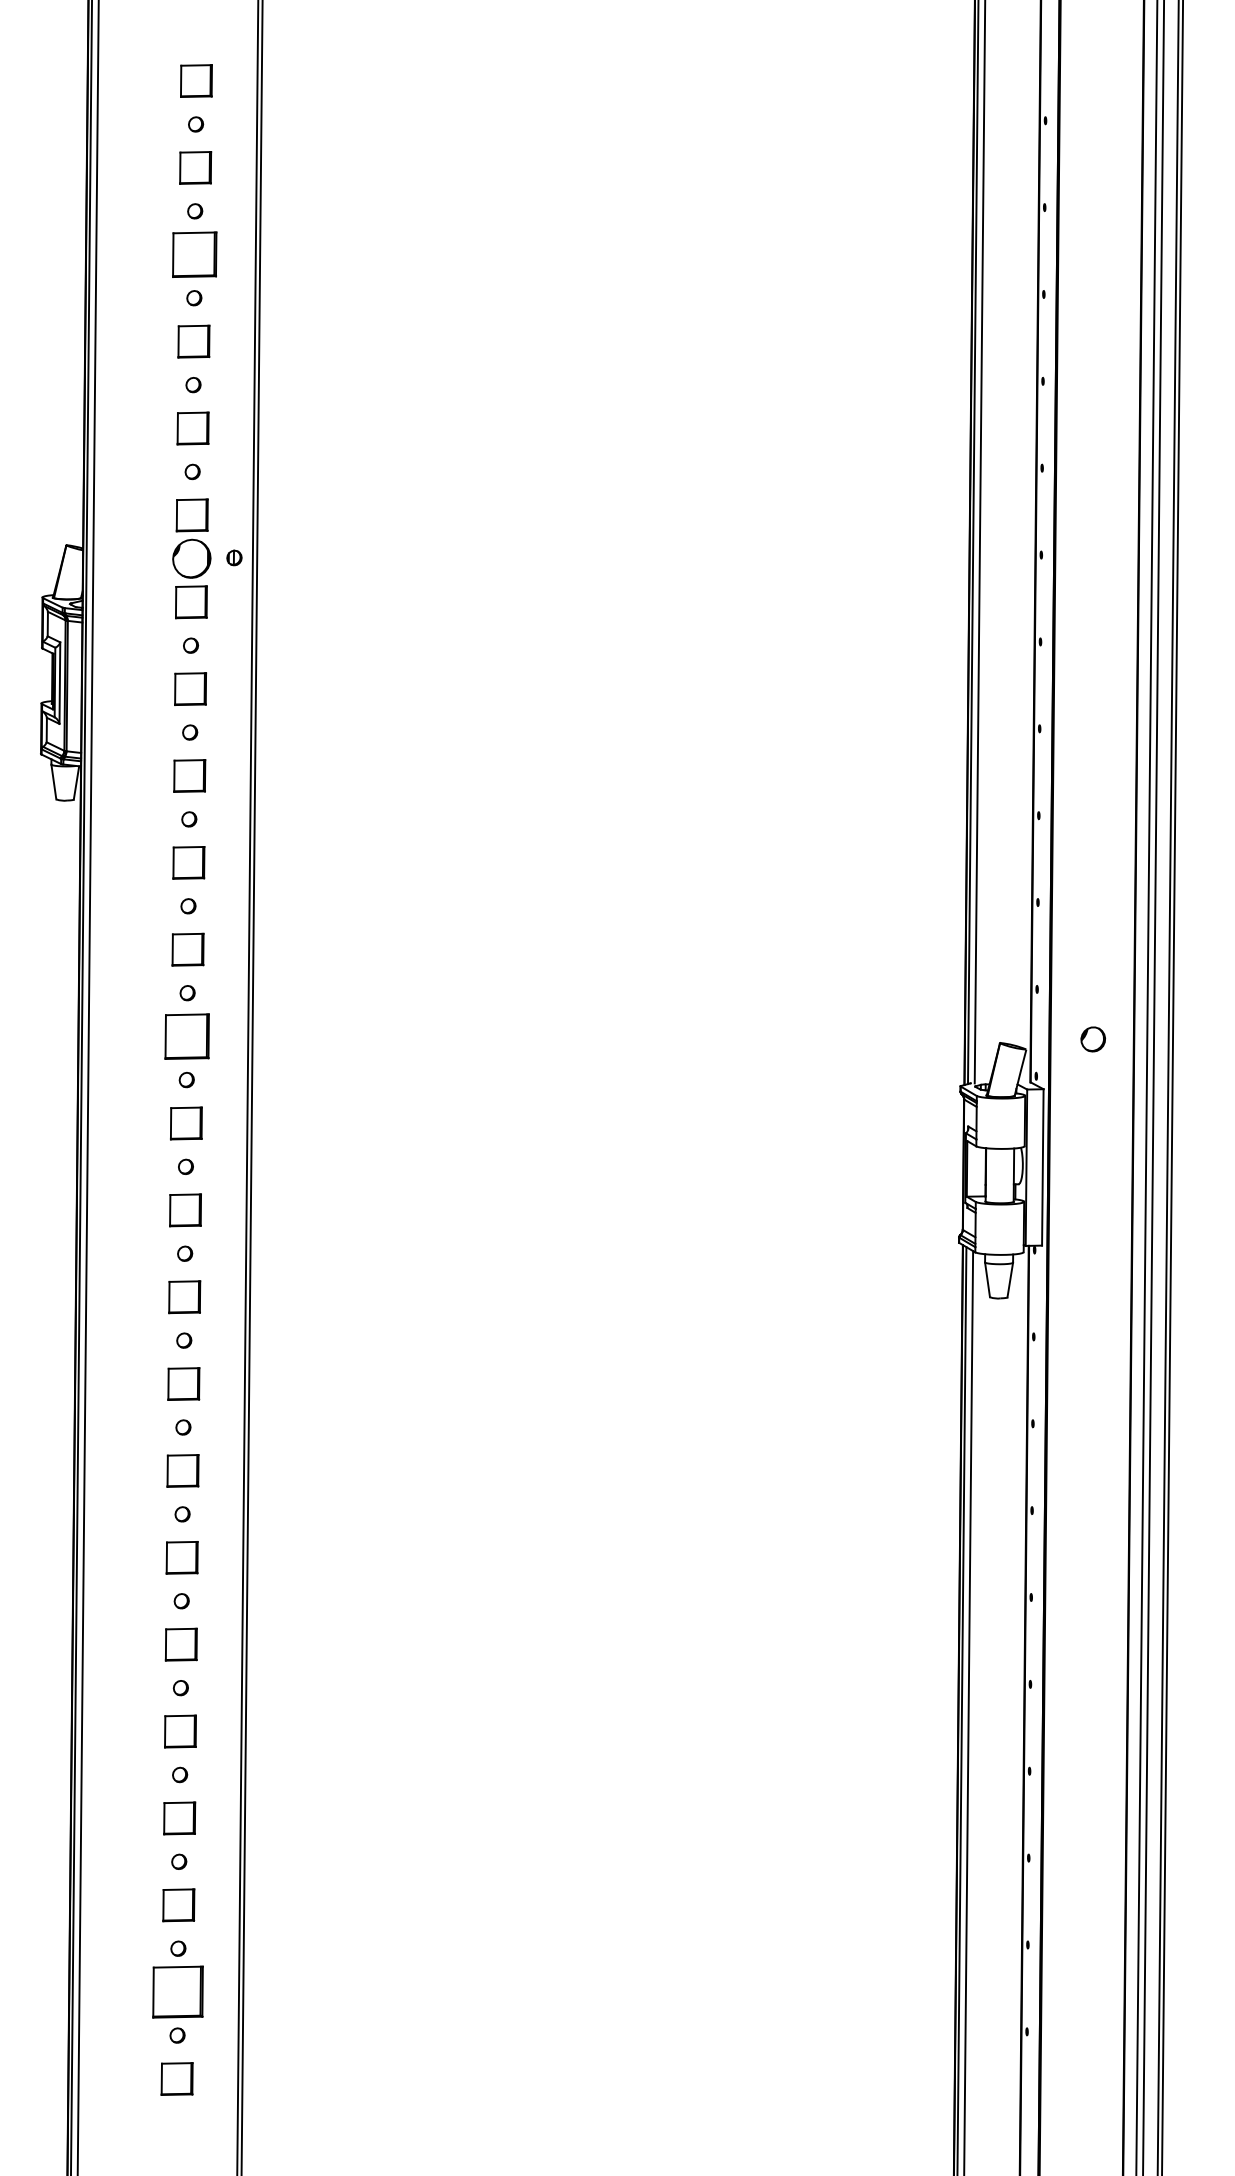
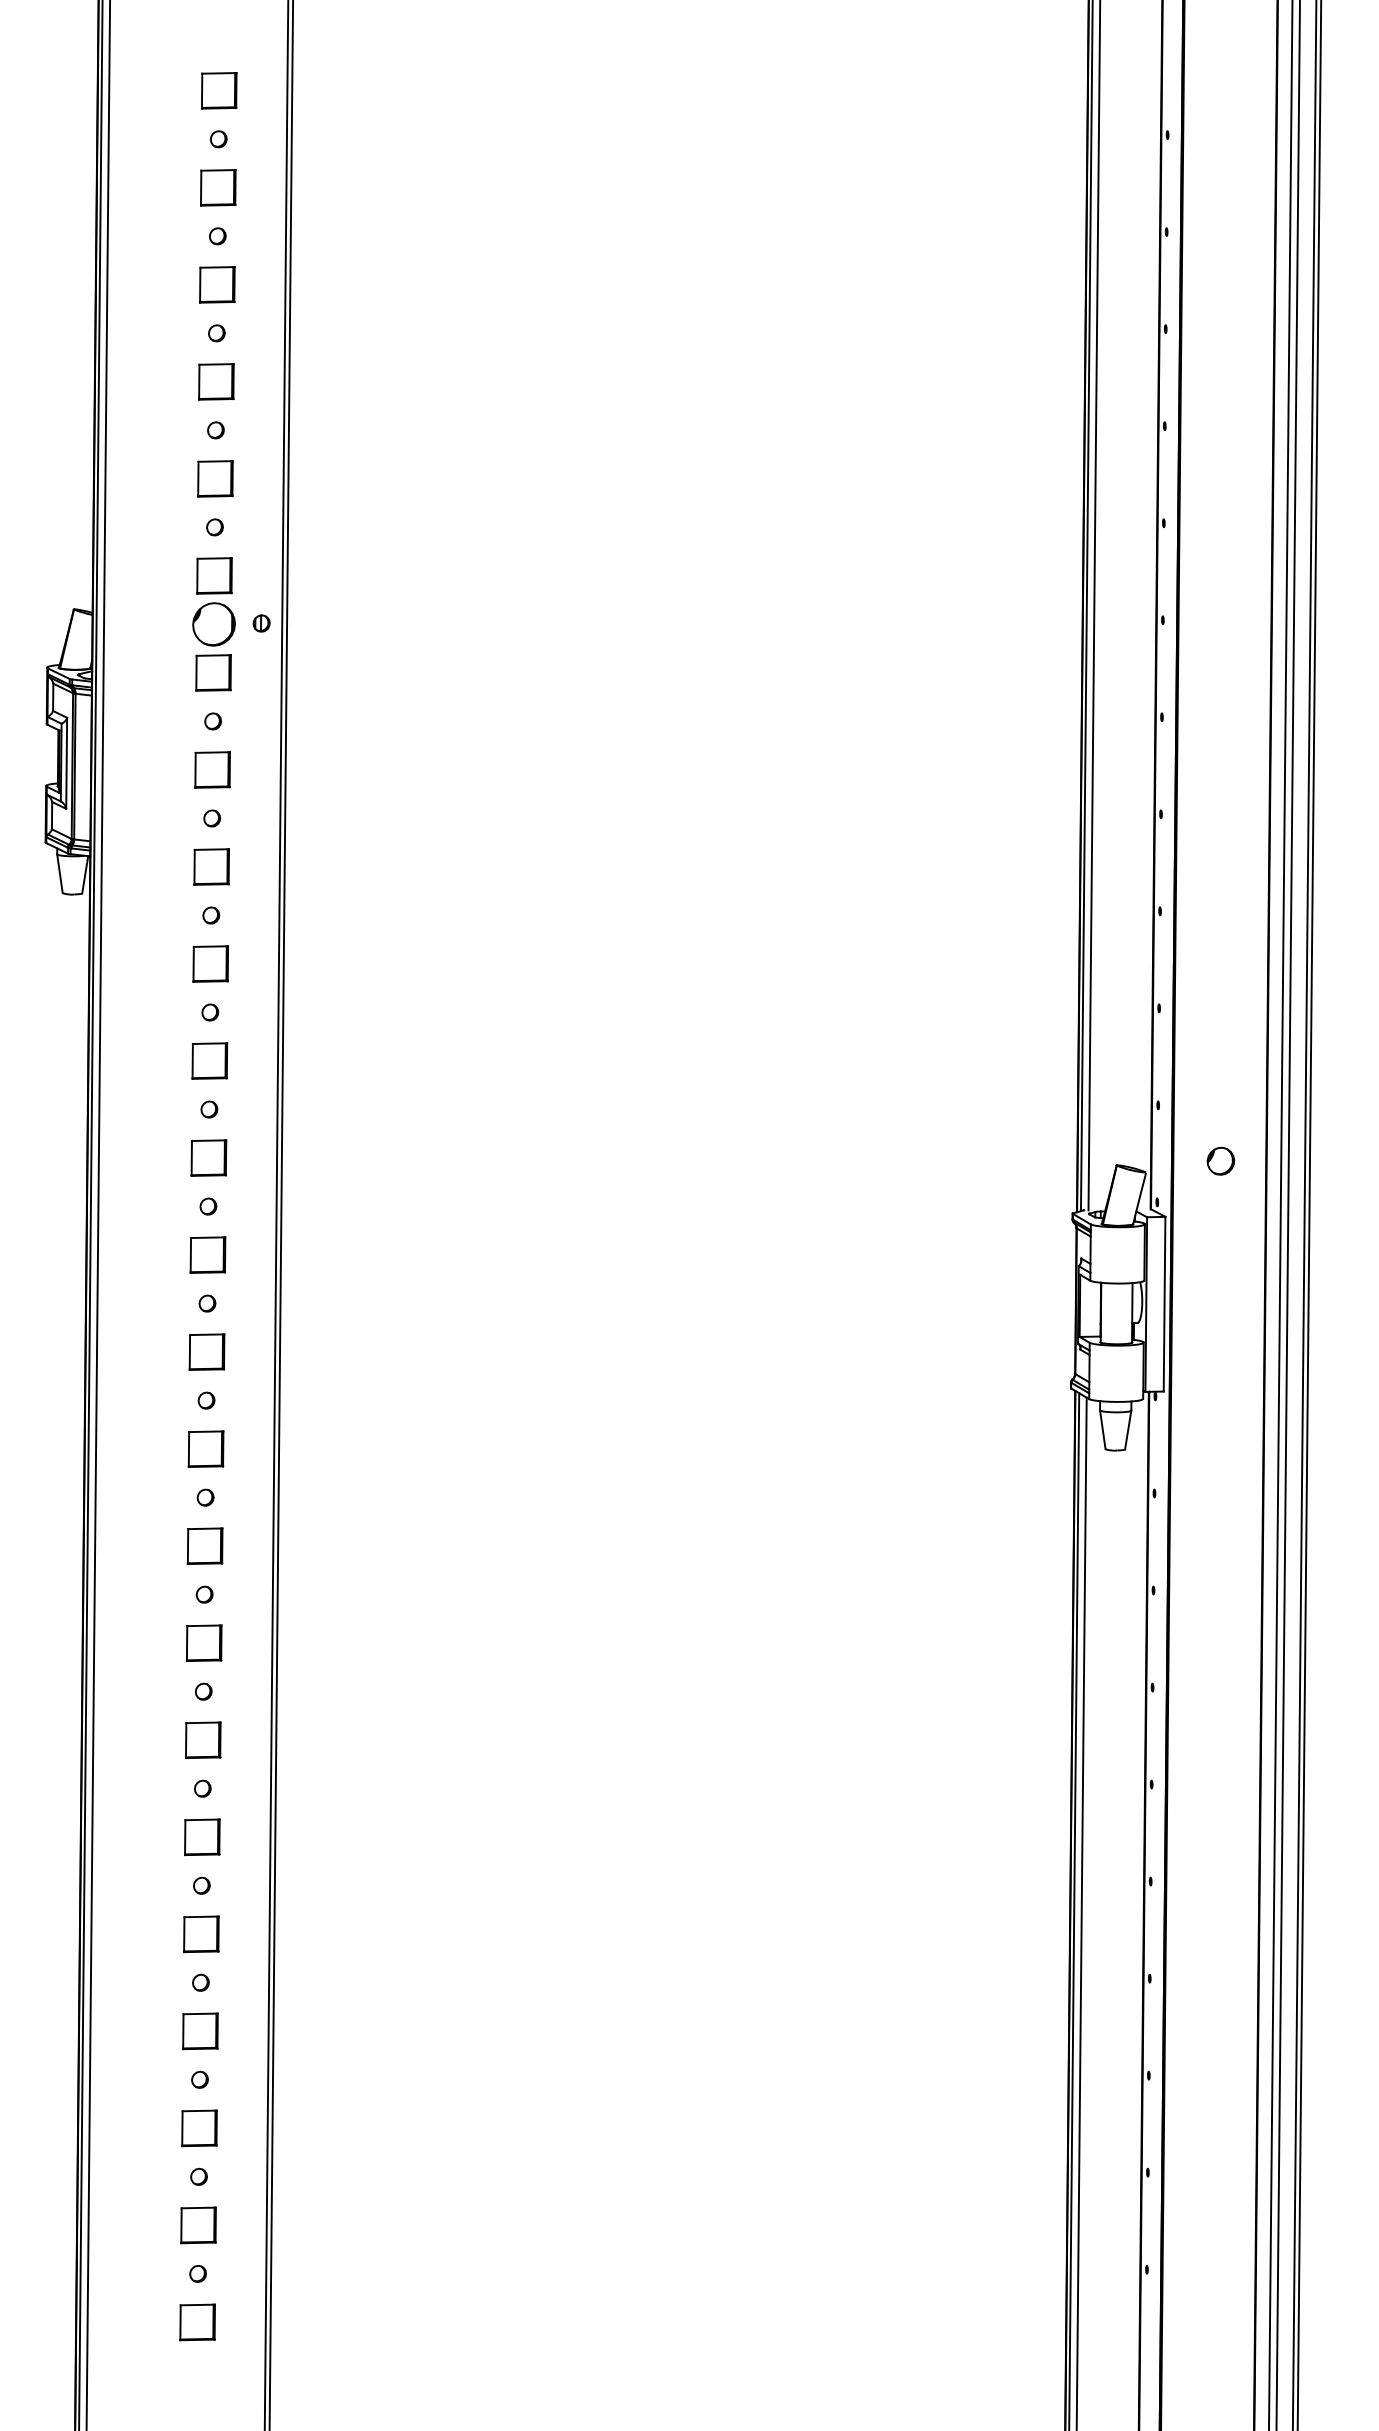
part: (194, 254) -> (217, 284), size x0.71
part: (186, 1036) -> (208, 1157), size x0.71
part: (177, 1992) -> (198, 2225), size x0.62

